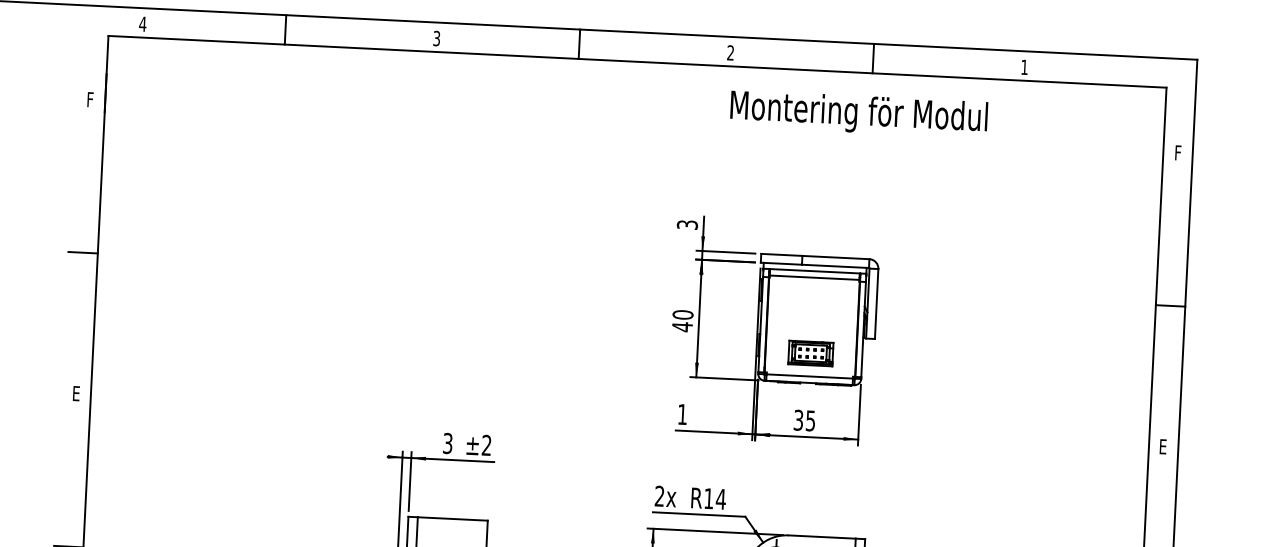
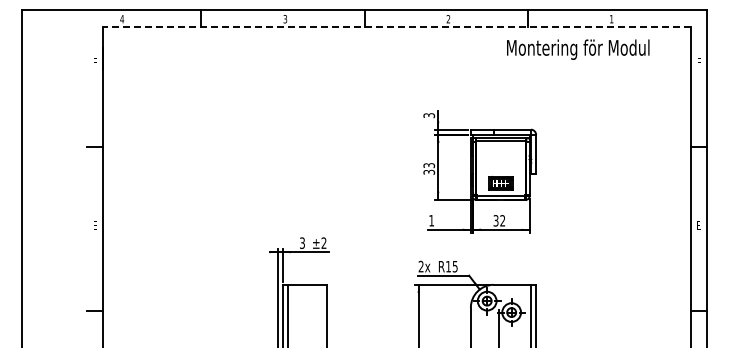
line: (638, 61) -> (397, 26), solid -> dashed
text: (859, 113) -> (578, 49), moved
text: (683, 322) -> (429, 169), 40 -> 33
text: (810, 420) -> (502, 220), 35 -> 32
text: (719, 498) -> (454, 266), R14 -> R15

